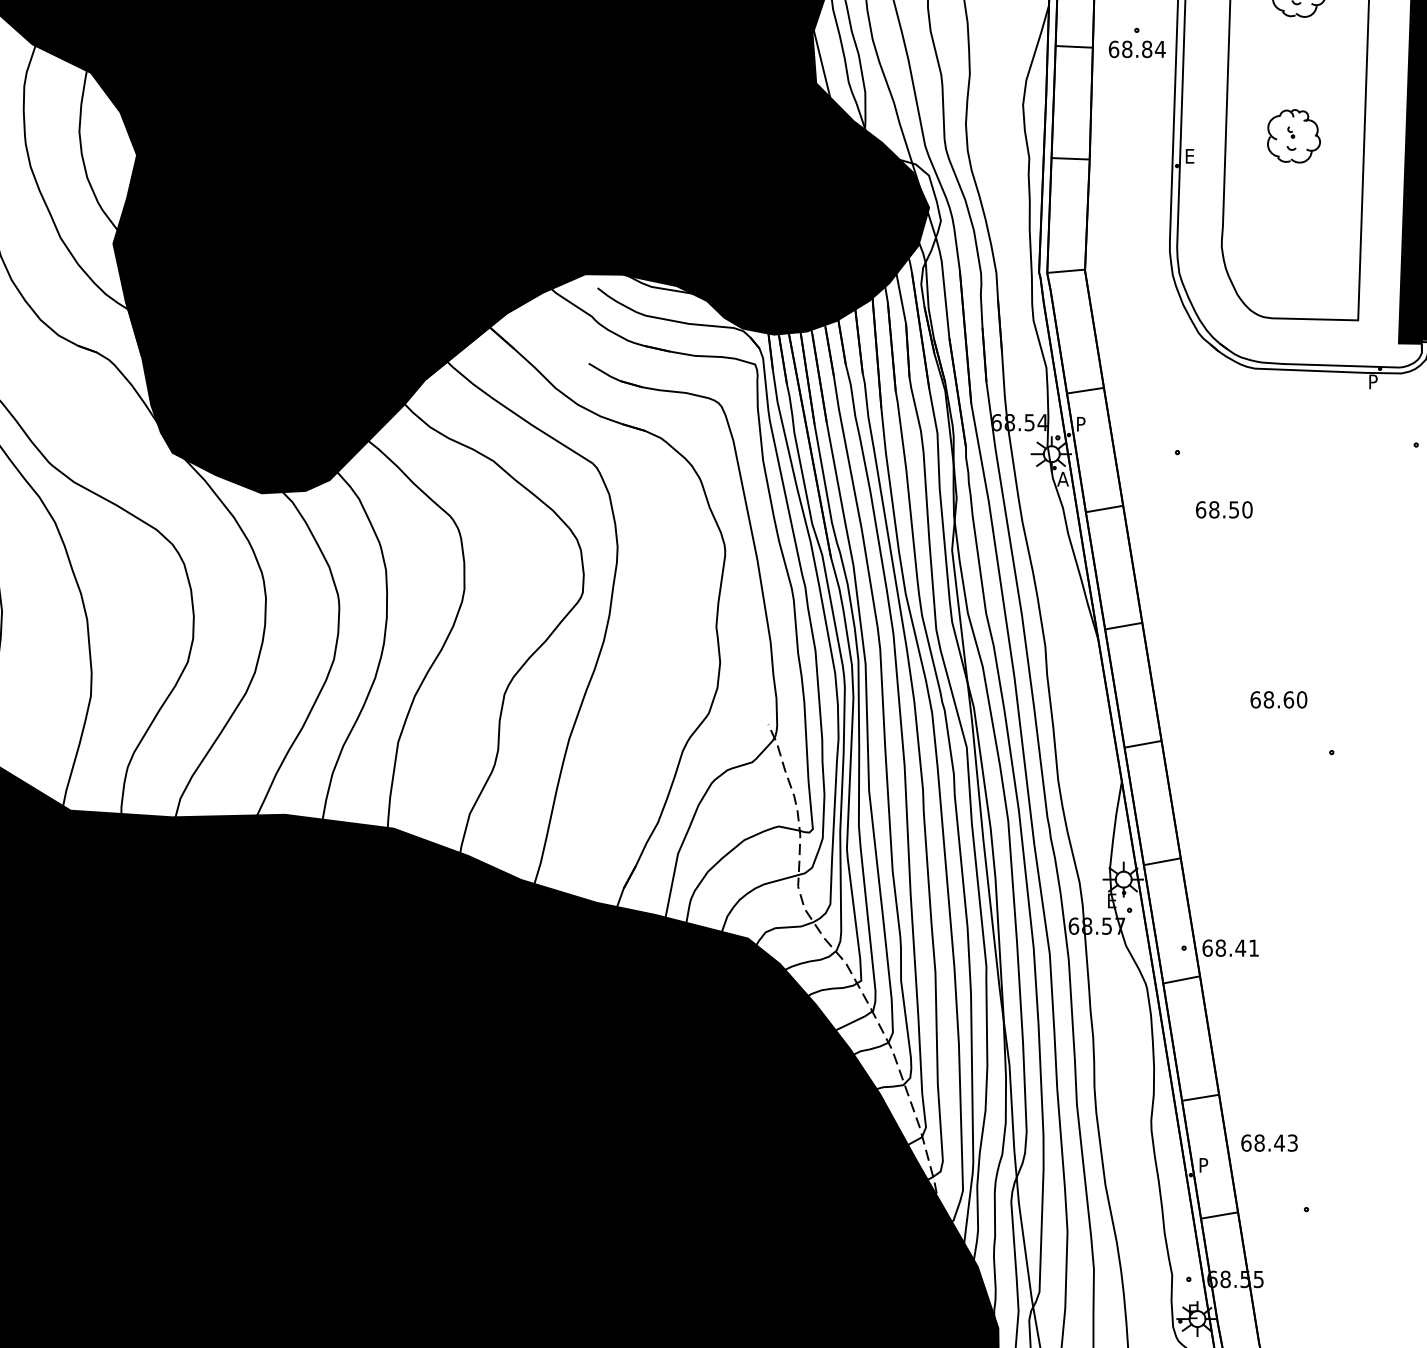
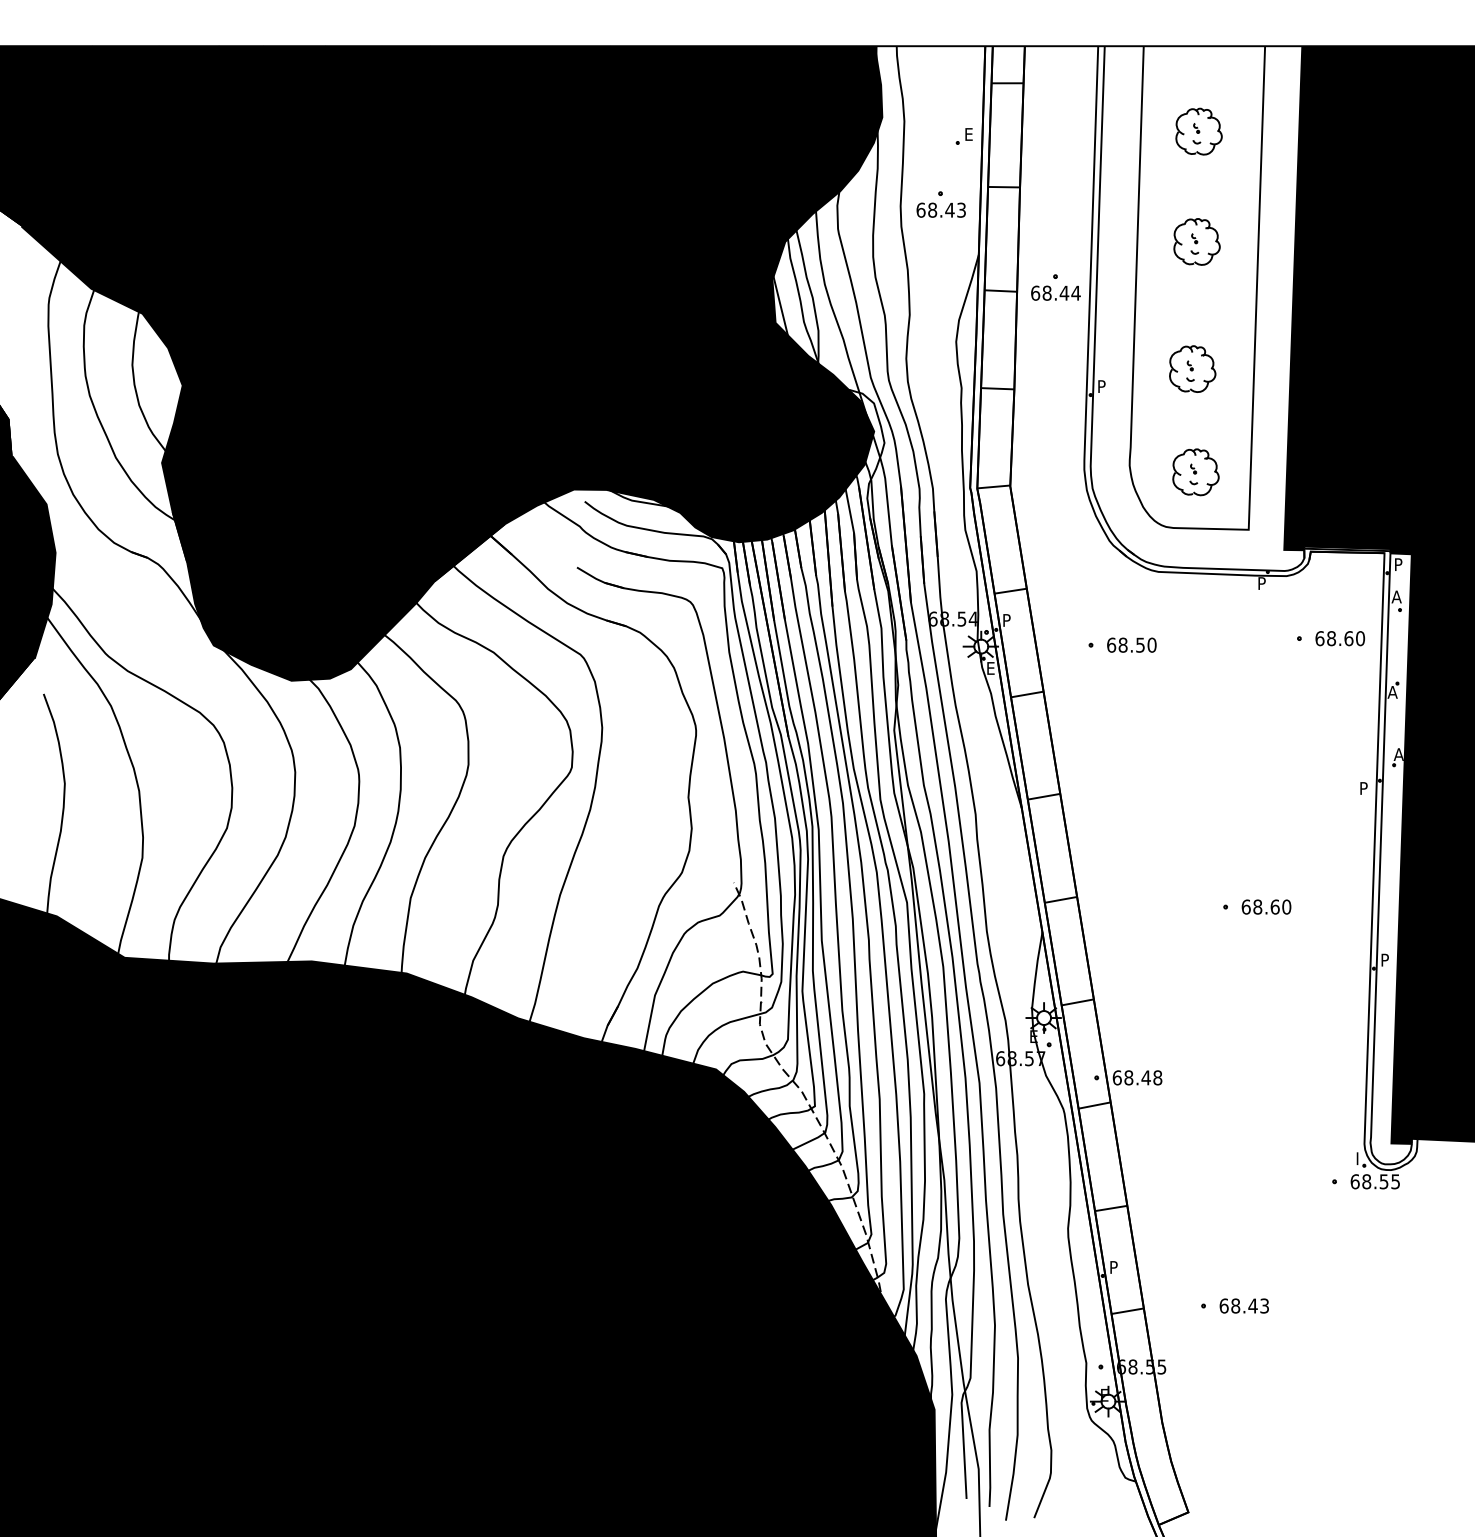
text: (1147, 48) -> (1064, 292), 68.84 -> 68.44
text: (1190, 156) -> (1102, 386), E -> P
part: (1297, 254) -> (1195, 472), added
text: (1063, 479) -> (991, 668), A -> E
text: (1223, 509) -> (1131, 644), moved
text: (1278, 699) -> (1266, 906), moved
text: (1253, 947) -> (1157, 1077), 68.41 -> 68.48
text: (1268, 1142) -> (1243, 1305), moved

